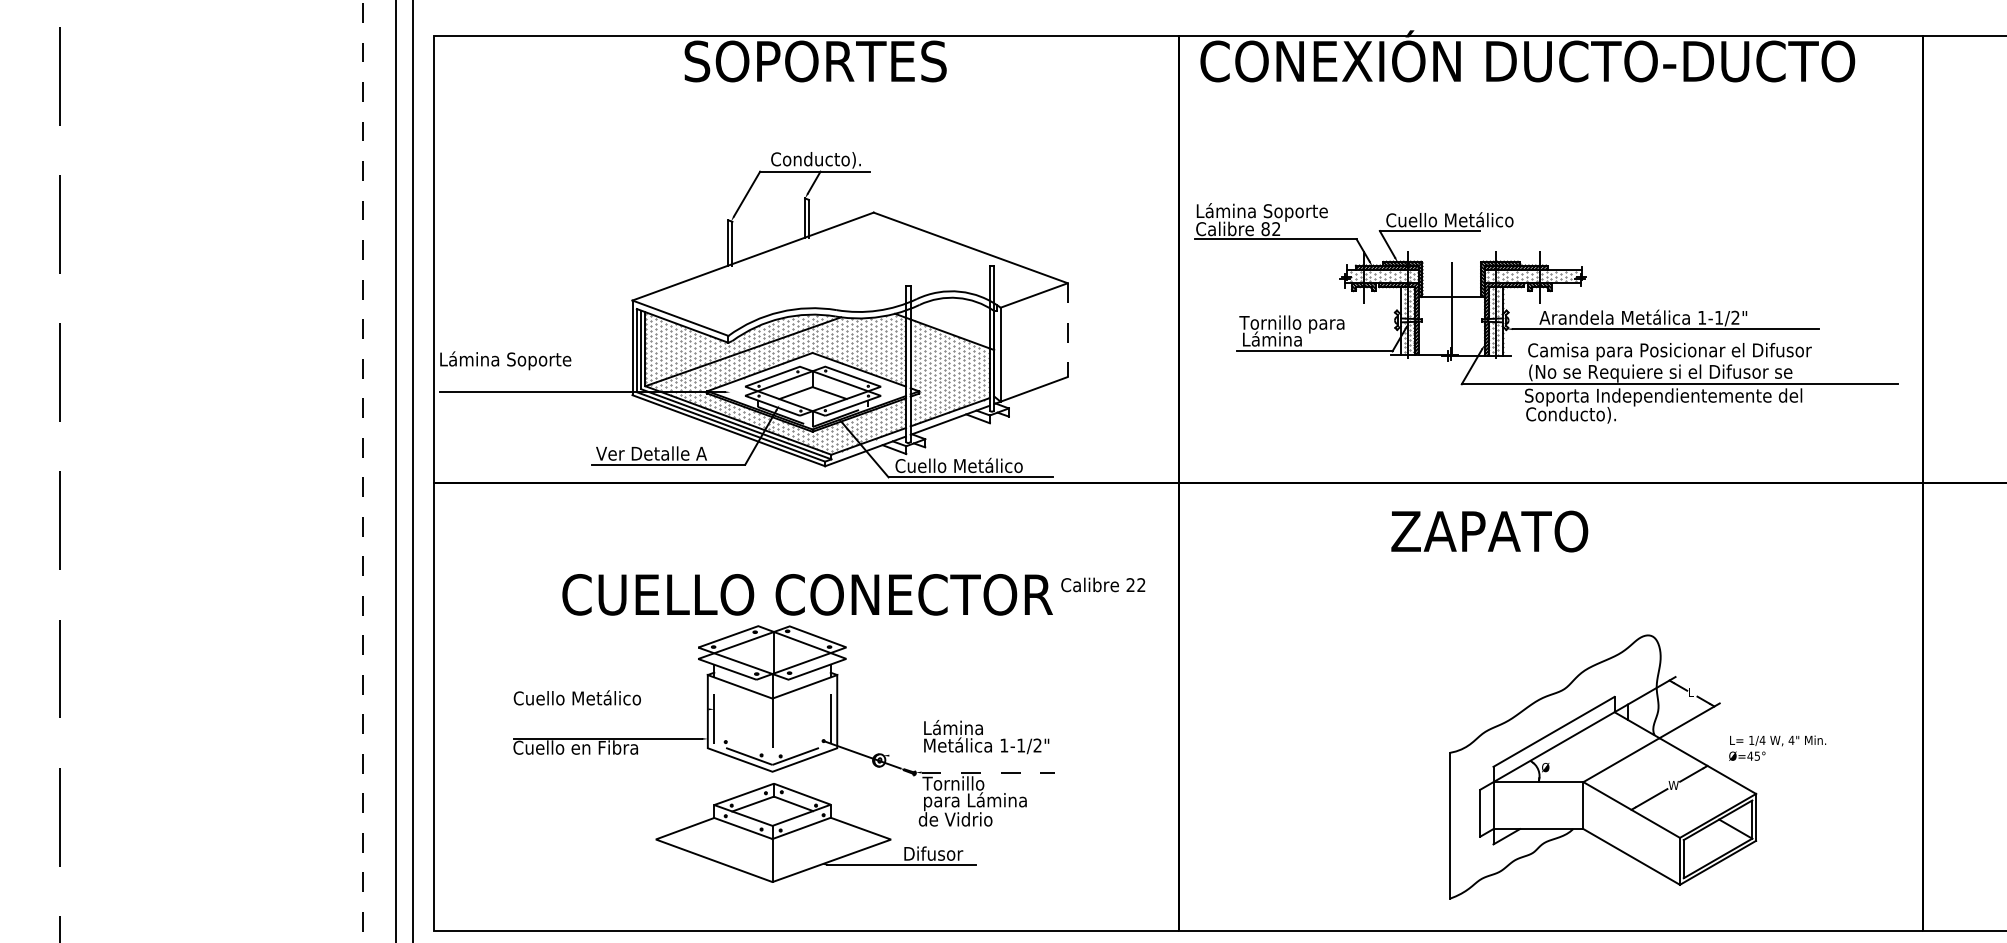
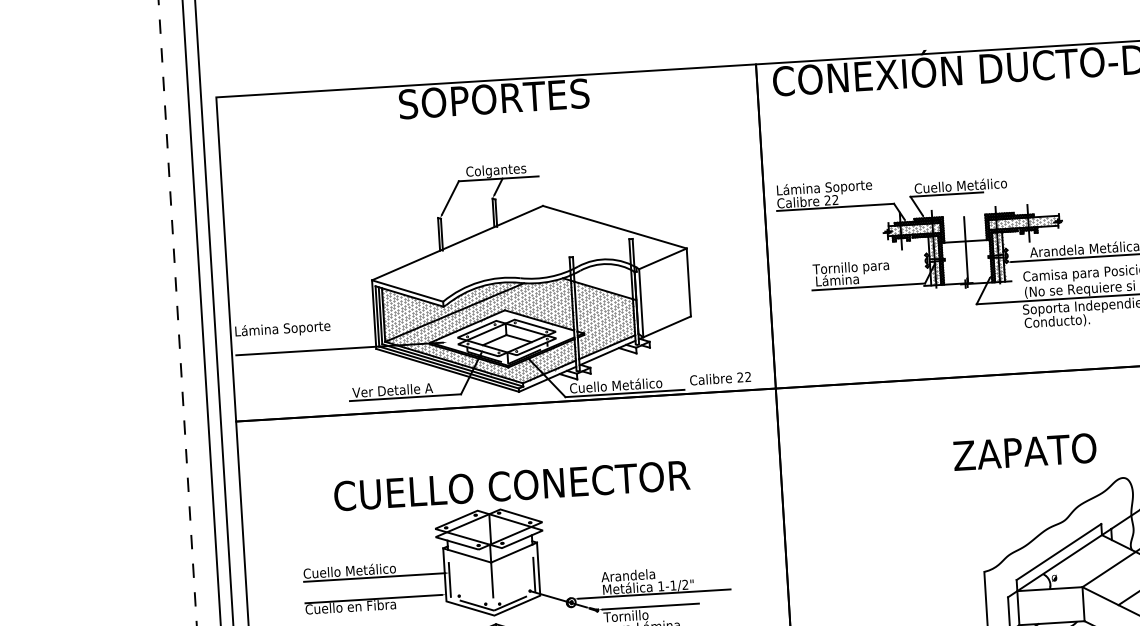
text: (827, 161) -> (507, 170), Conducto). -> Colgantes
text: (1265, 229) -> (827, 200), 82 -> 22
line: (1067, 330) -> (688, 282), dashed -> solid
text: (1489, 531) -> (1024, 452), moved
text: (1103, 584) -> (720, 378), moved
line: (610, 709) -> (374, 577), added
text: (959, 727) -> (627, 575), Lámina -> Arandela
line: (994, 755) -> (654, 593), added
line: (988, 772) -> (650, 606), dashed -> solid

